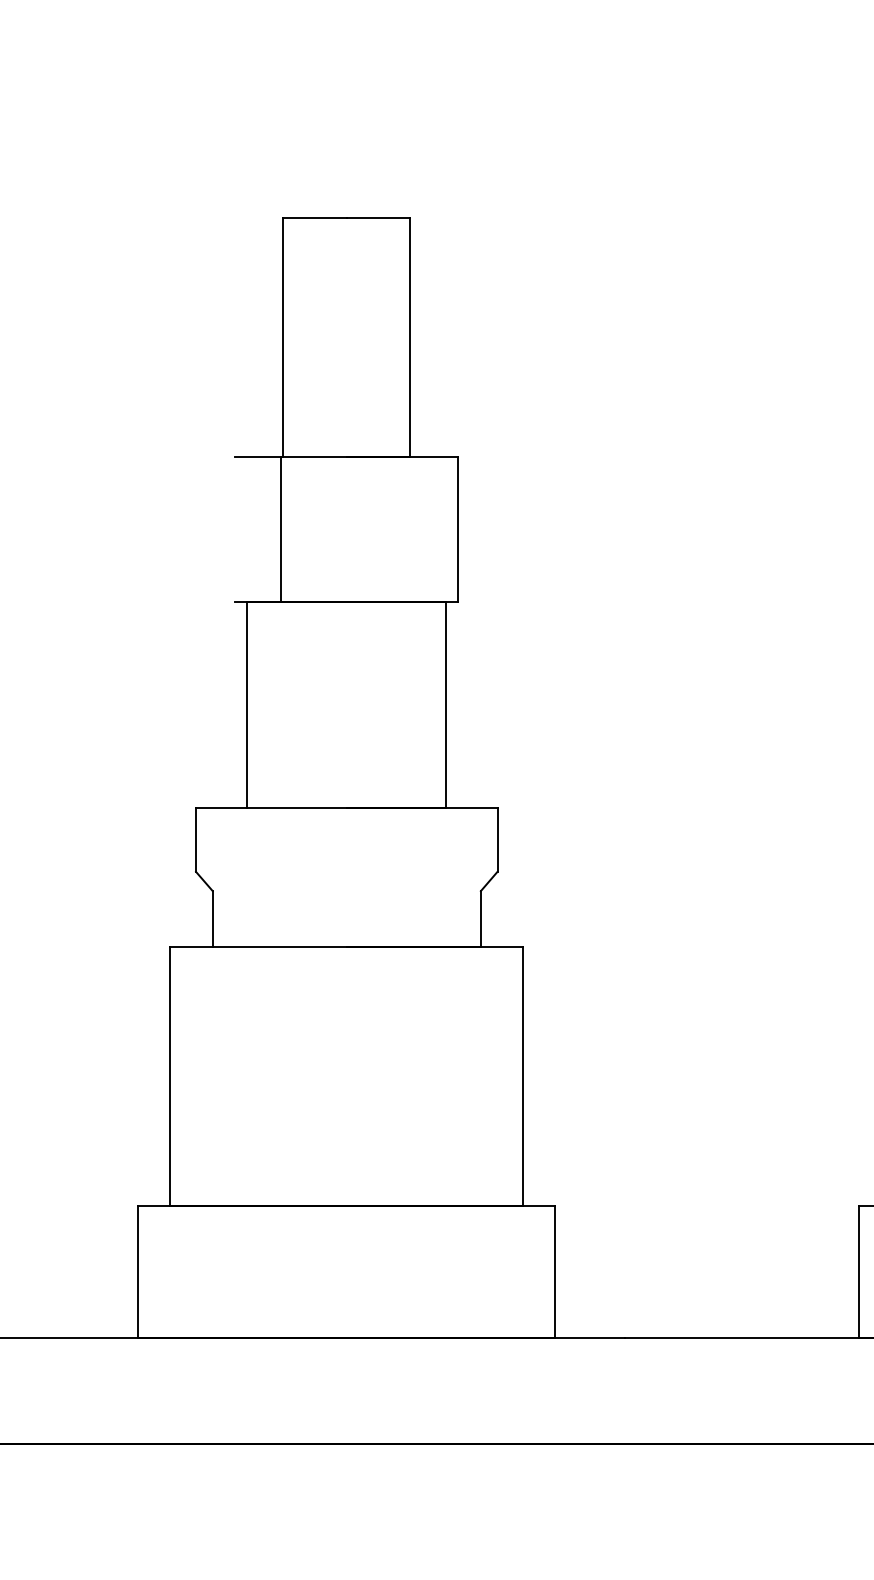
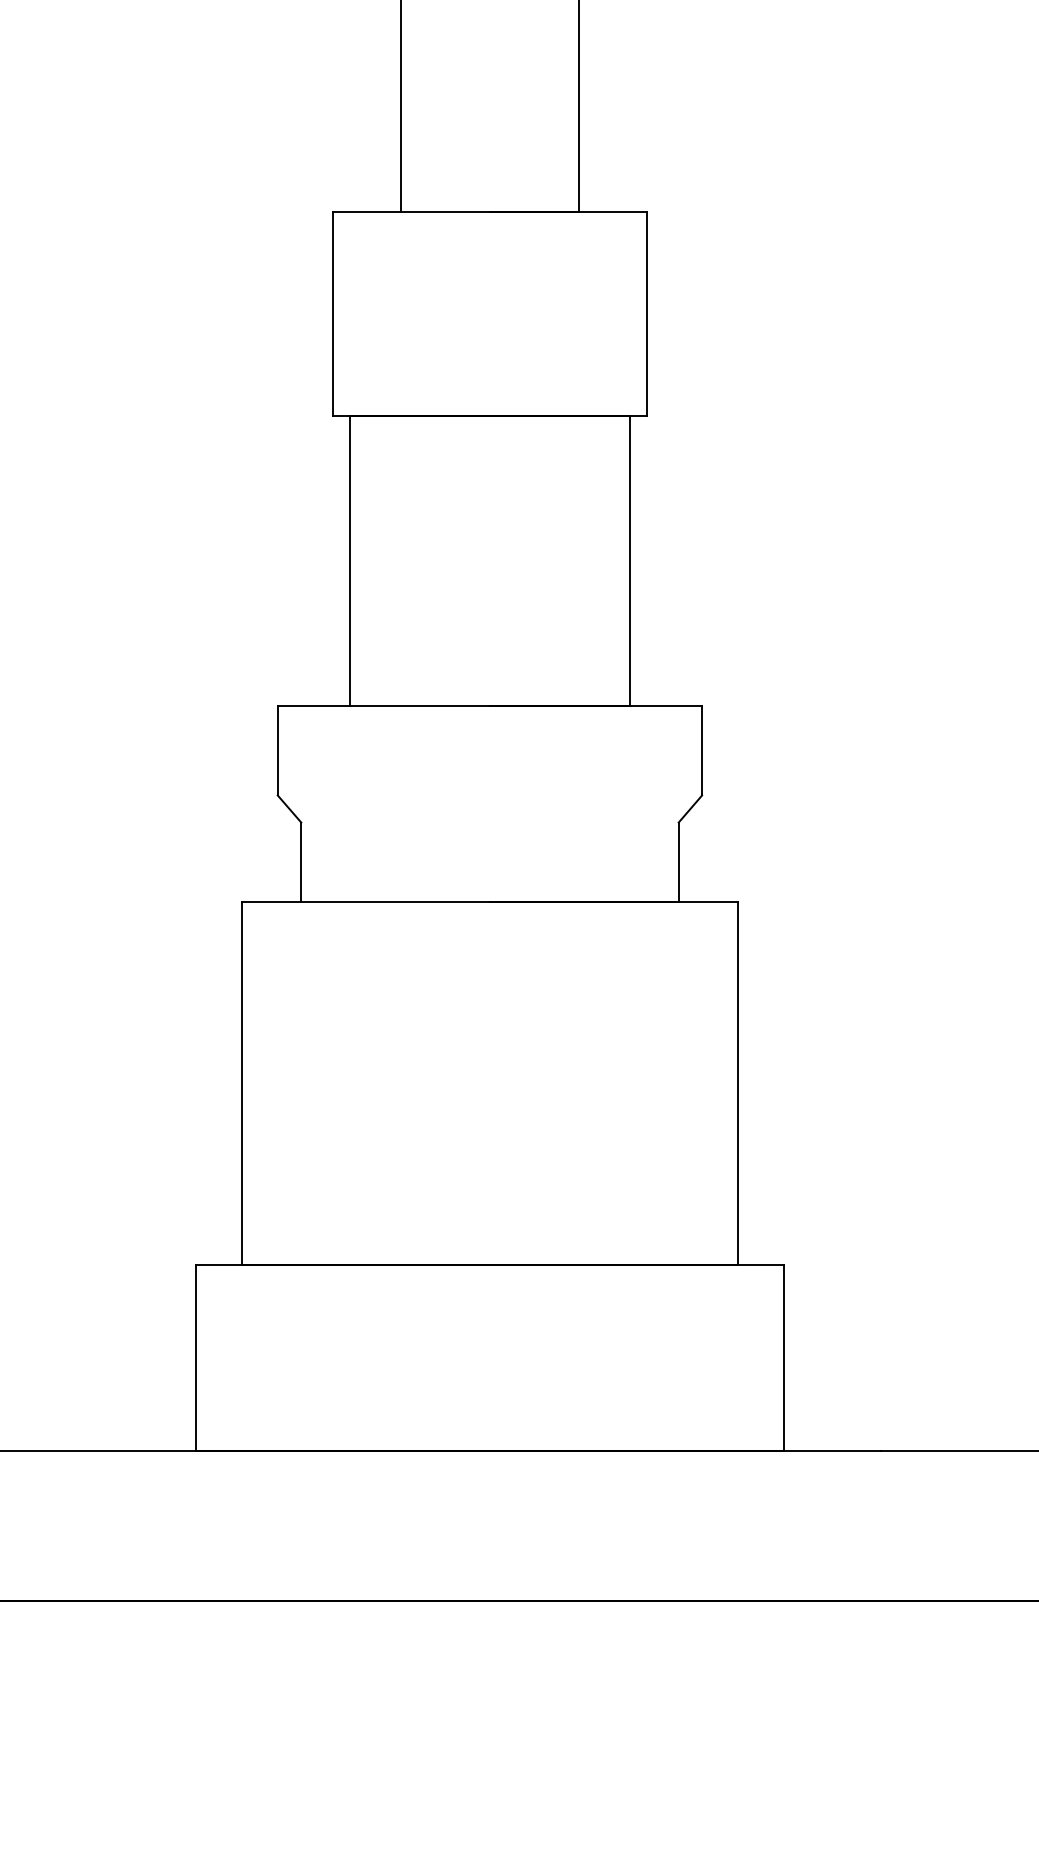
line: (281, 529) -> (333, 313), moved

